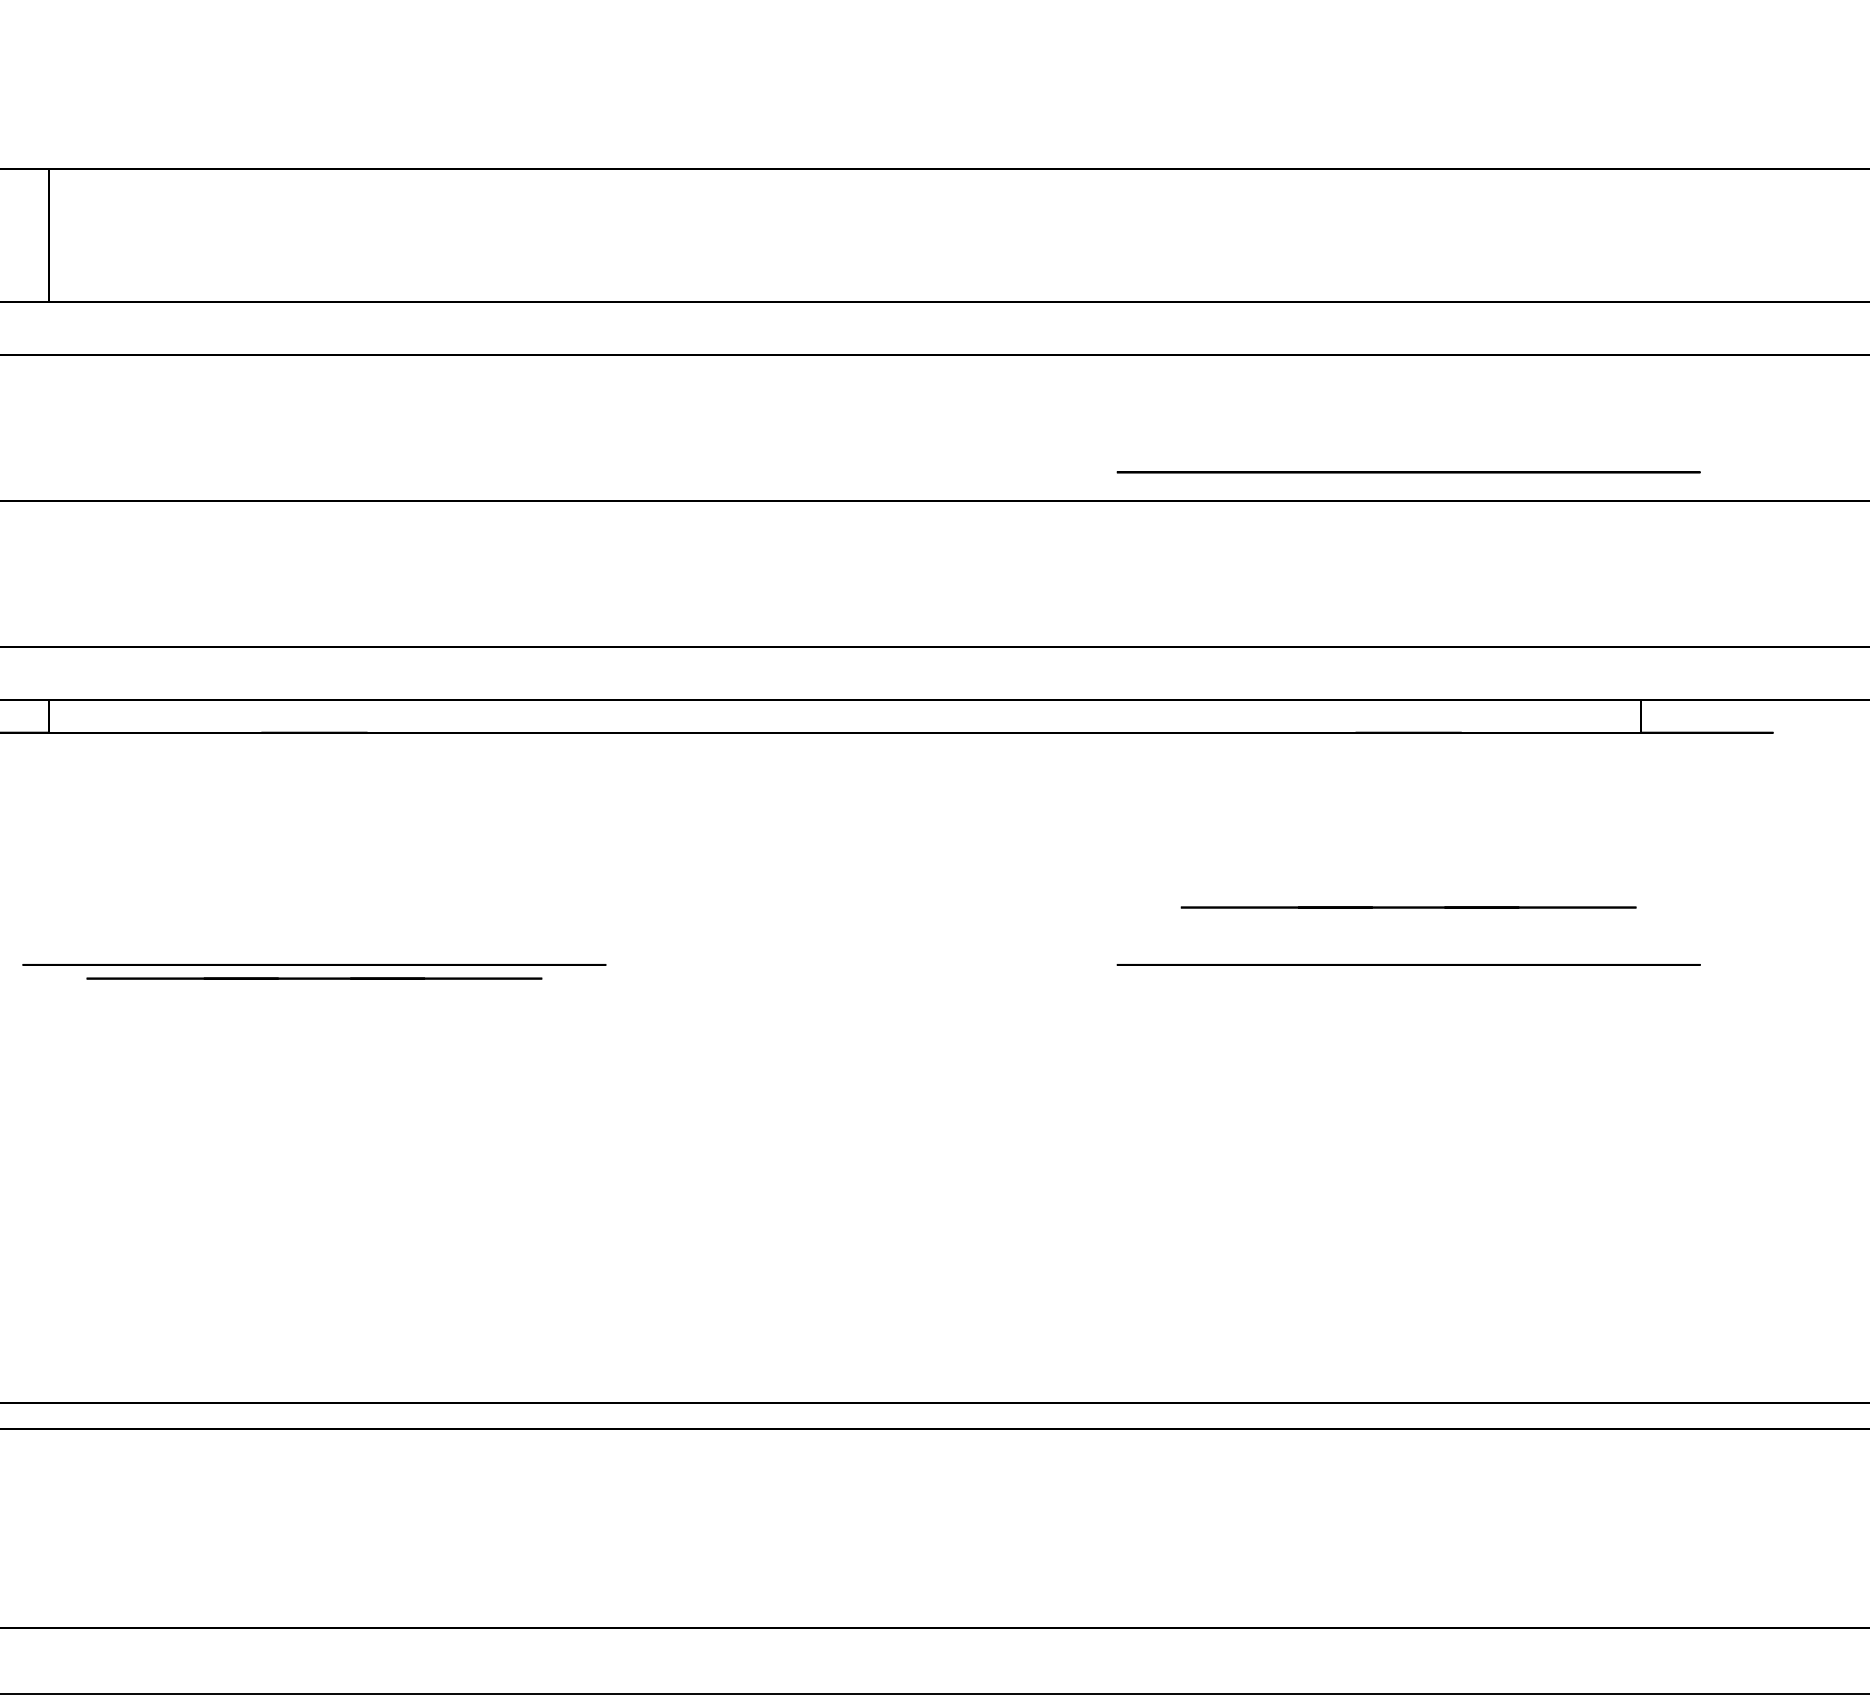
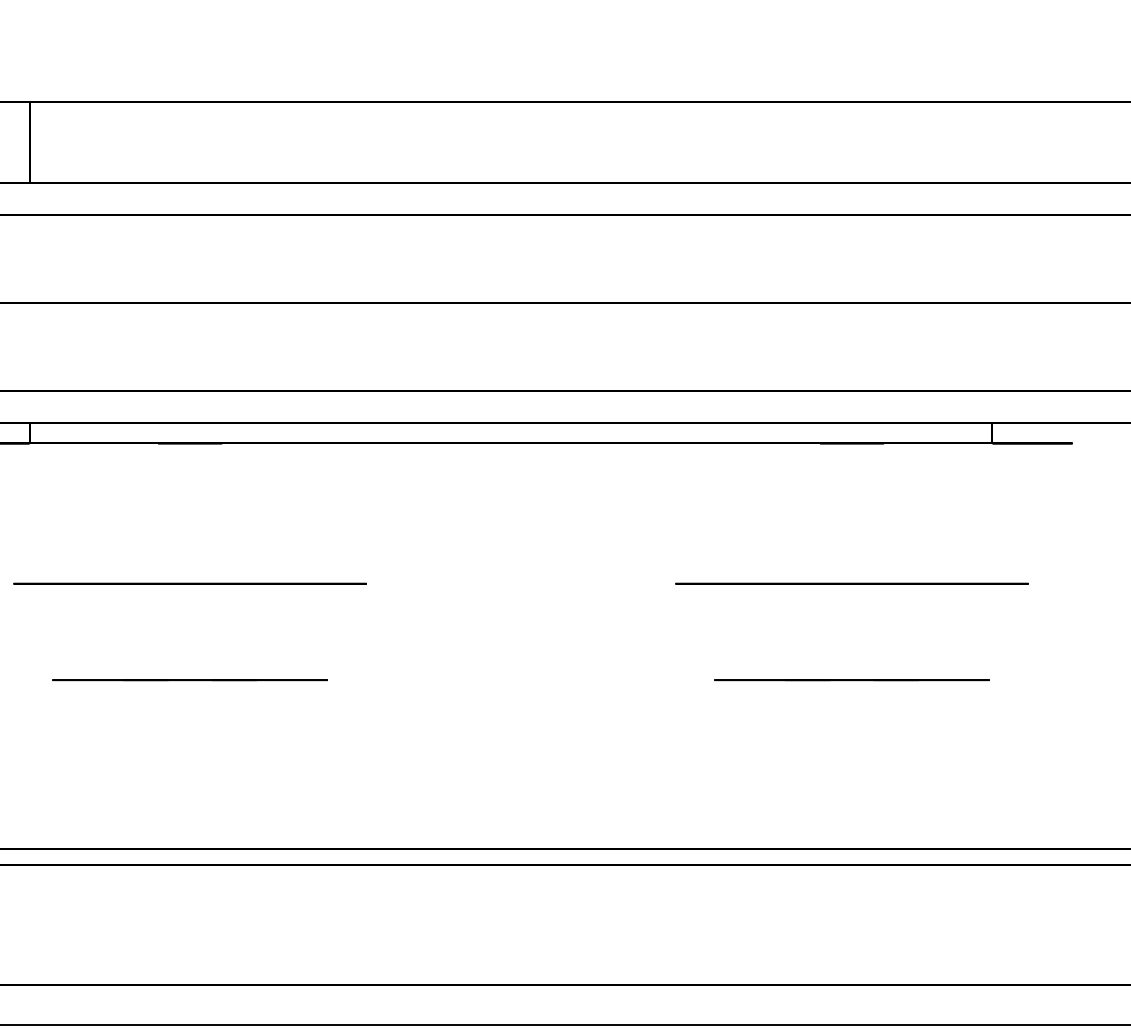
circle: (1407, 471) -> (851, 285), removed
line: (1407, 908) -> (851, 680), moved
line: (313, 979) -> (189, 680), moved

